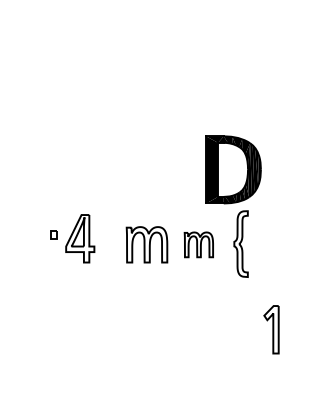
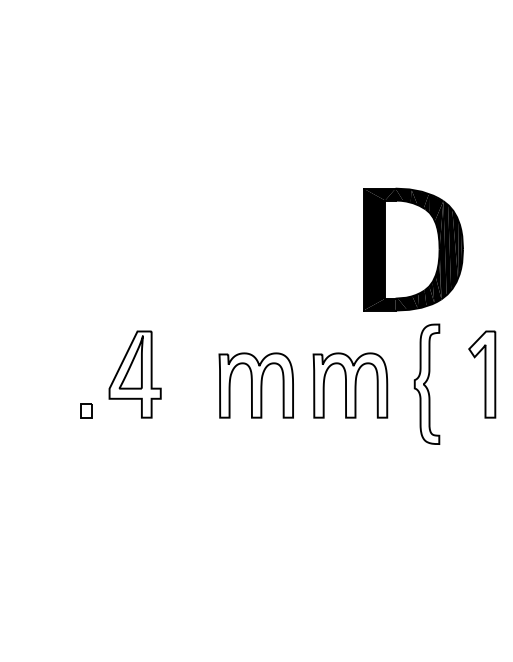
part: (53, 234) -> (86, 410), moved
part: (198, 244) -> (349, 384), size x1.43
part: (271, 329) -> (482, 374), moved

